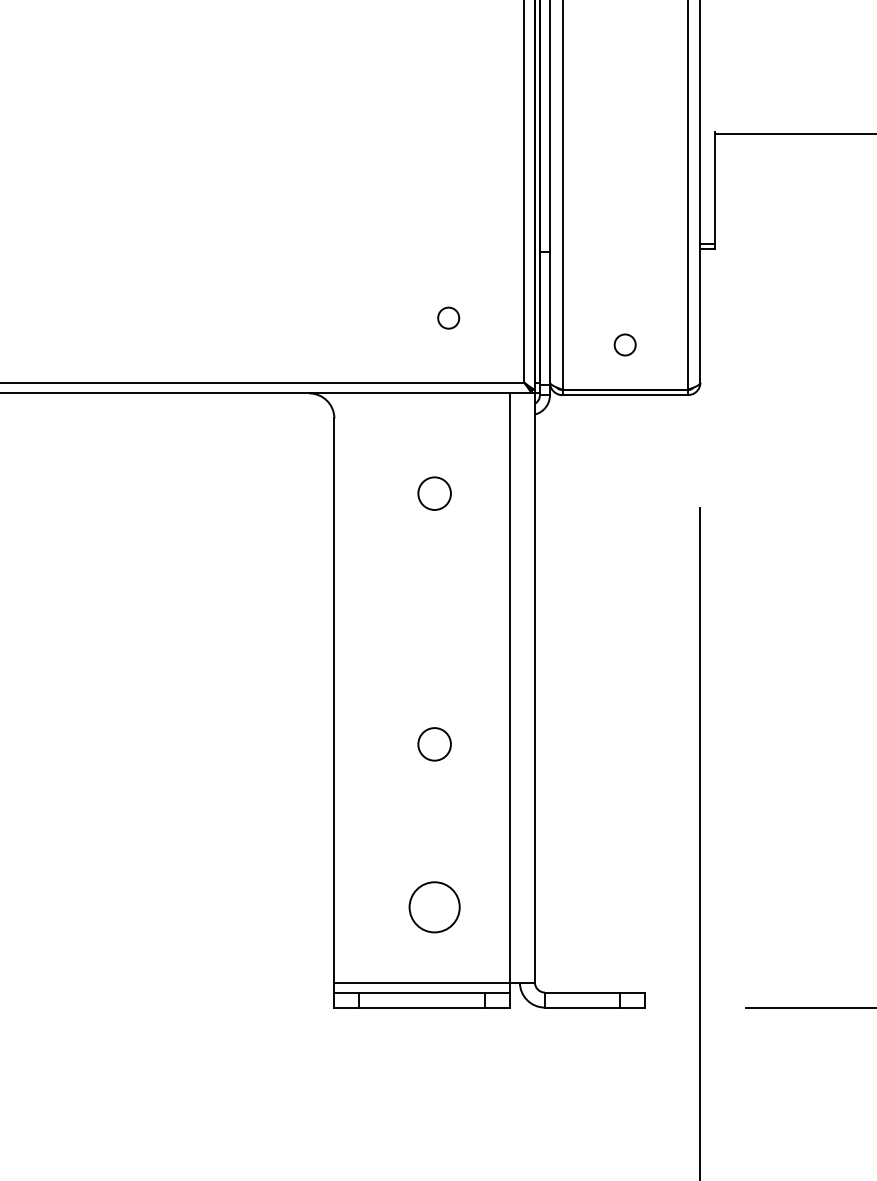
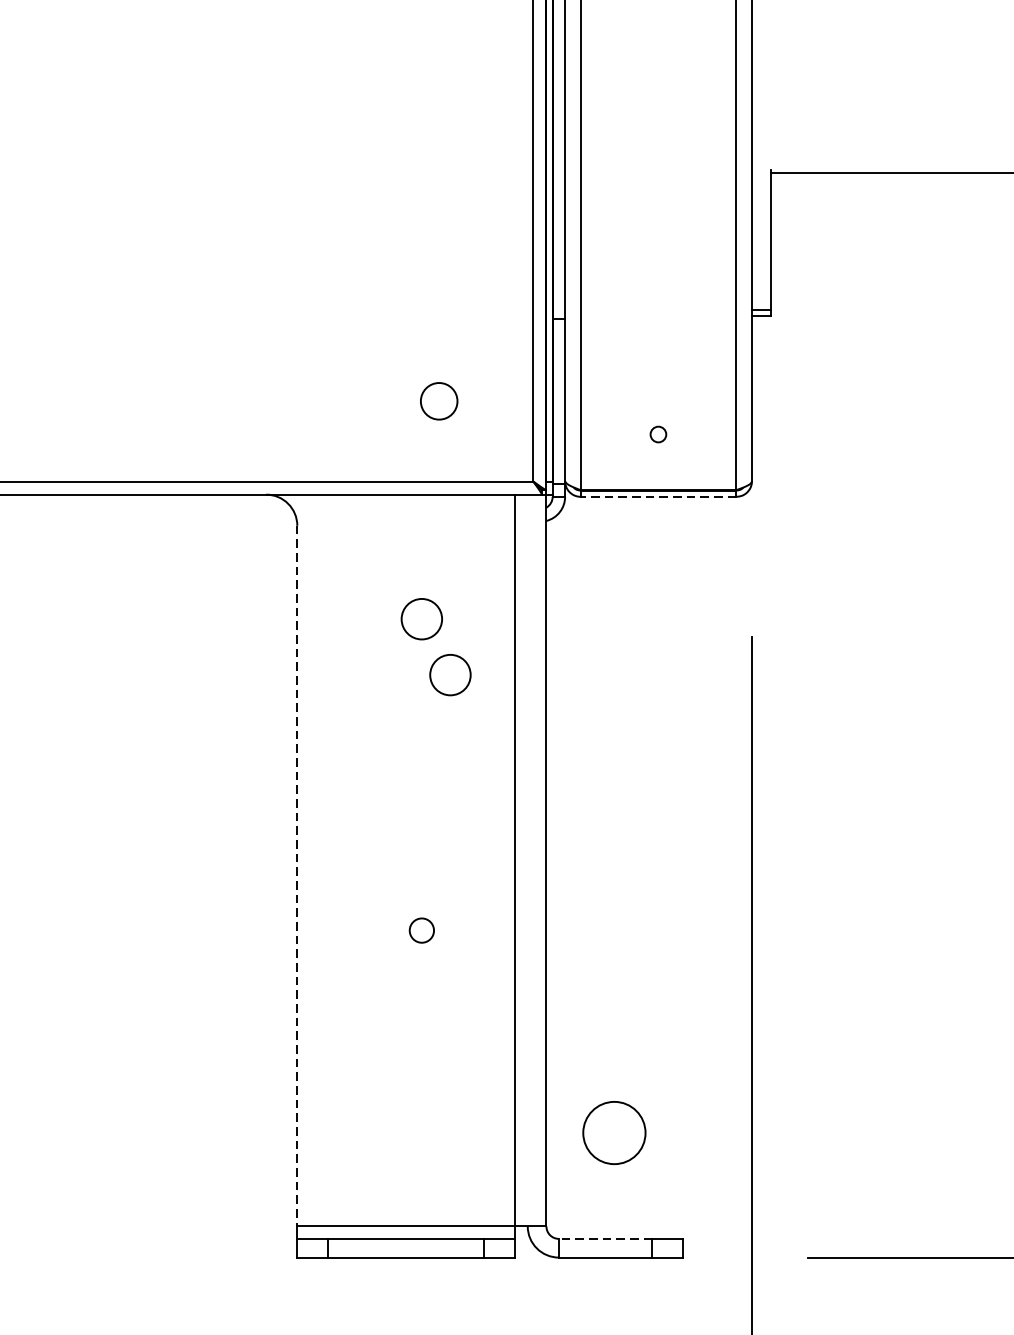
circle: (448, 317) -> (439, 400), size x1.4
circle: (624, 344) -> (657, 433), size x0.6
line: (625, 395) -> (658, 497), solid -> dashed
circle: (457, 538) -> (450, 674), added
line: (334, 701) -> (297, 877), solid -> dashed
circle: (434, 744) -> (421, 930), size x0.6
circle: (434, 907) -> (614, 1133), moved
line: (582, 992) -> (605, 1238), solid -> dashed

